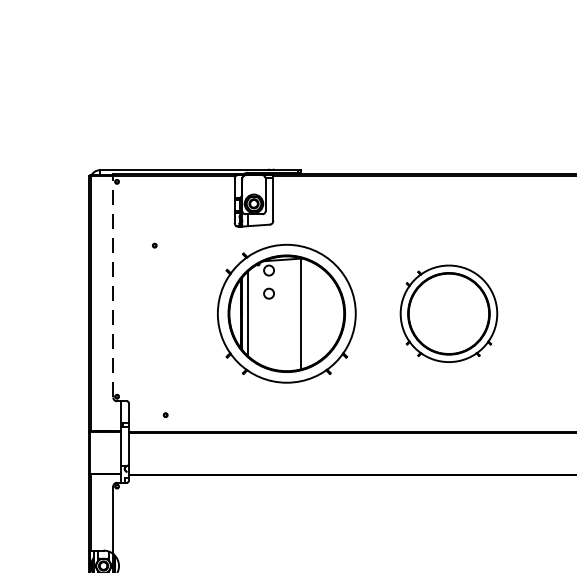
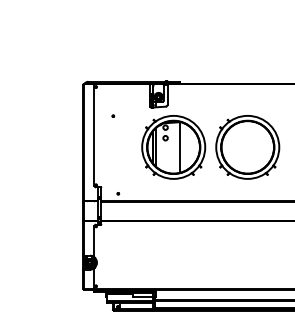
line: (113, 285) -> (94, 134), dashed -> solid
part: (448, 313) -> (247, 147), size x1.43

